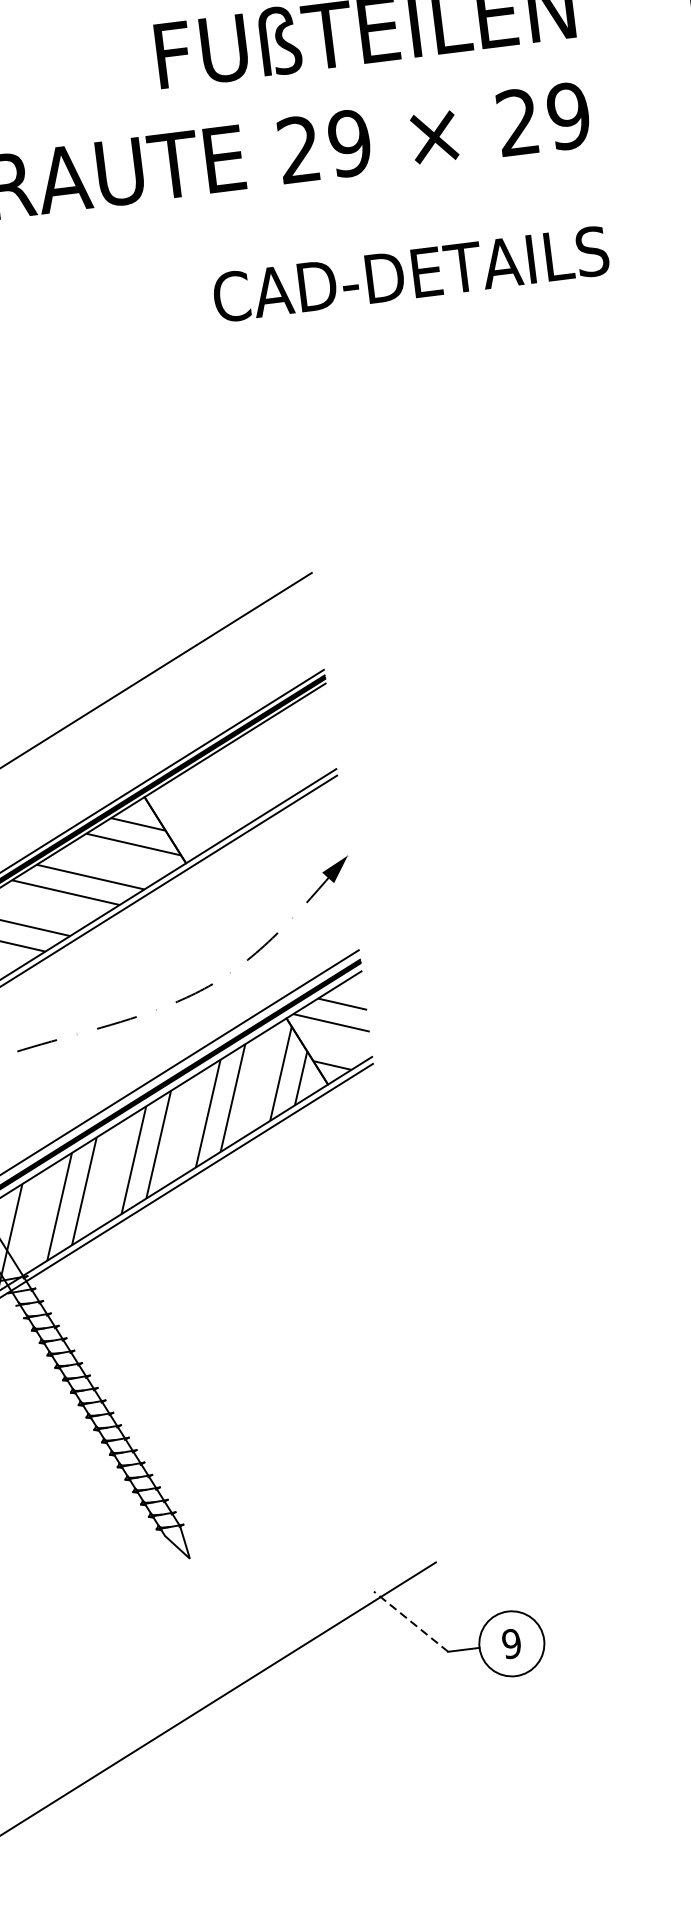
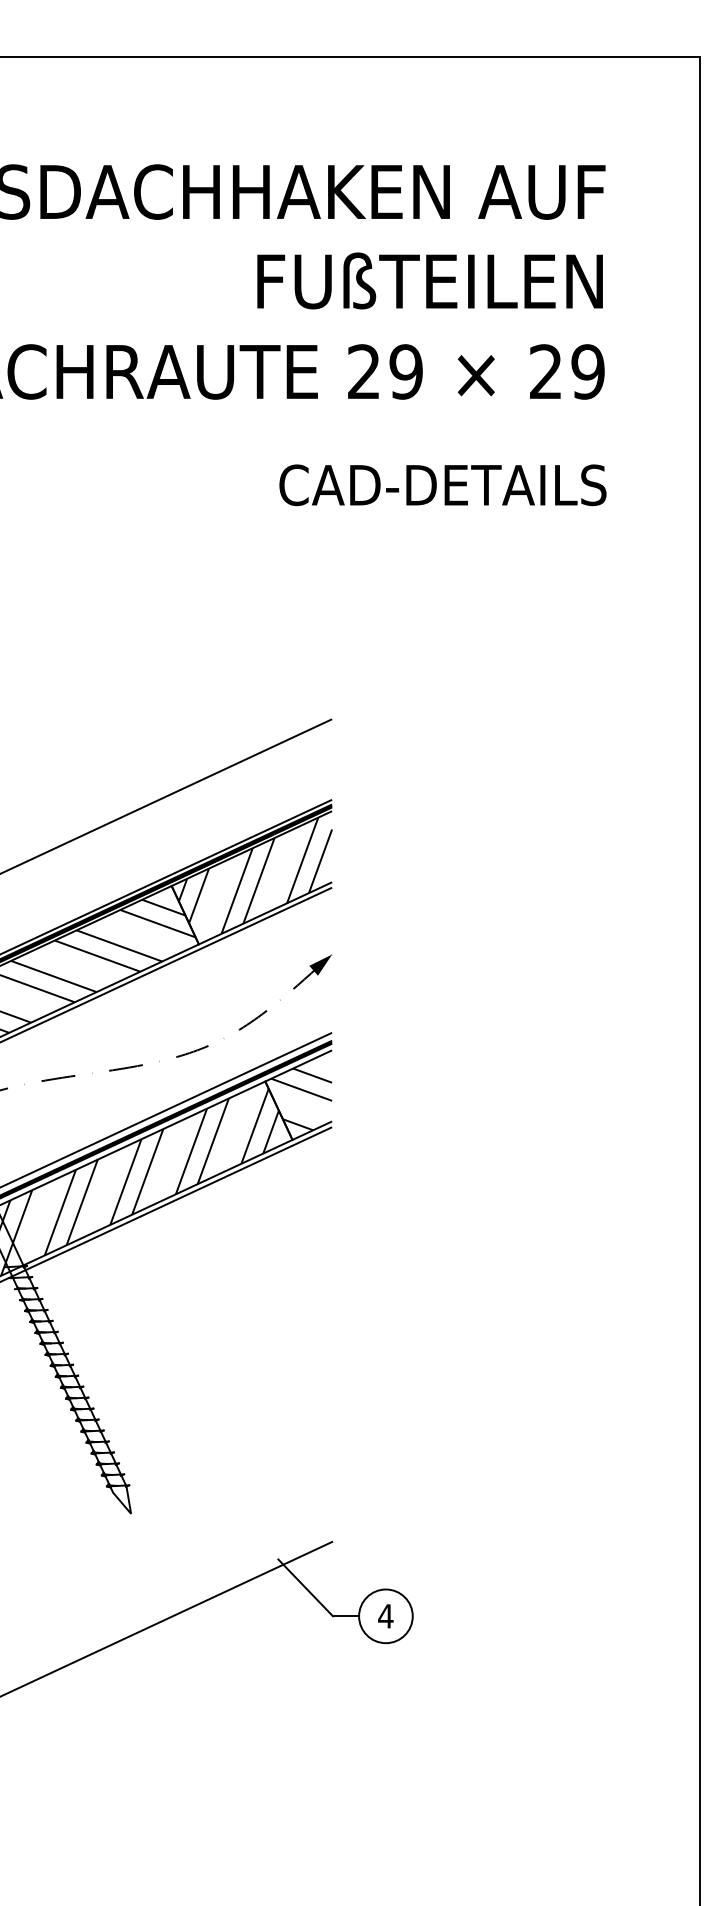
hatch: (243, 771) -> (255, 875), added
line: (410, 1621) -> (305, 1587), dashed -> solid
text: (511, 1644) -> (385, 1616), 9 -> 4

